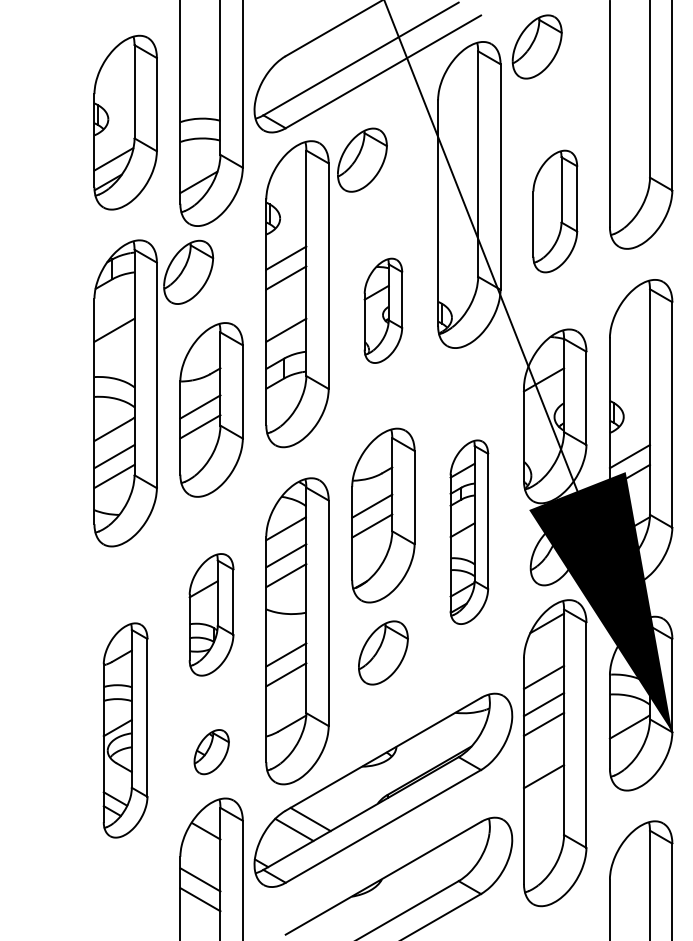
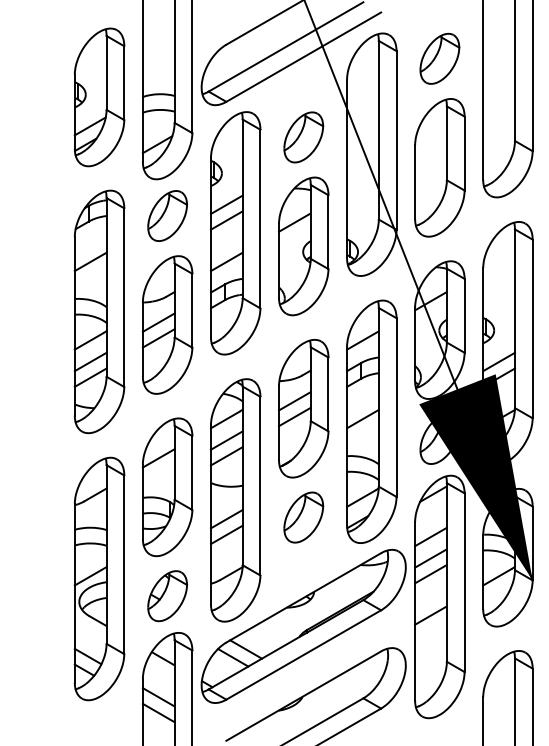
part: (536, 46) -> (439, 58), moved
part: (362, 159) -> (303, 136), moved
part: (555, 211) -> (440, 167), size x1.43
part: (188, 271) -> (167, 215), moved
part: (383, 310) -> (303, 246), size x1.67
part: (469, 532) -> (371, 422), size x1.67
part: (211, 614) -> (167, 487), size x1.43
part: (125, 730) -> (99, 578), size x1.43
part: (211, 751) -> (167, 595), size x1.43

